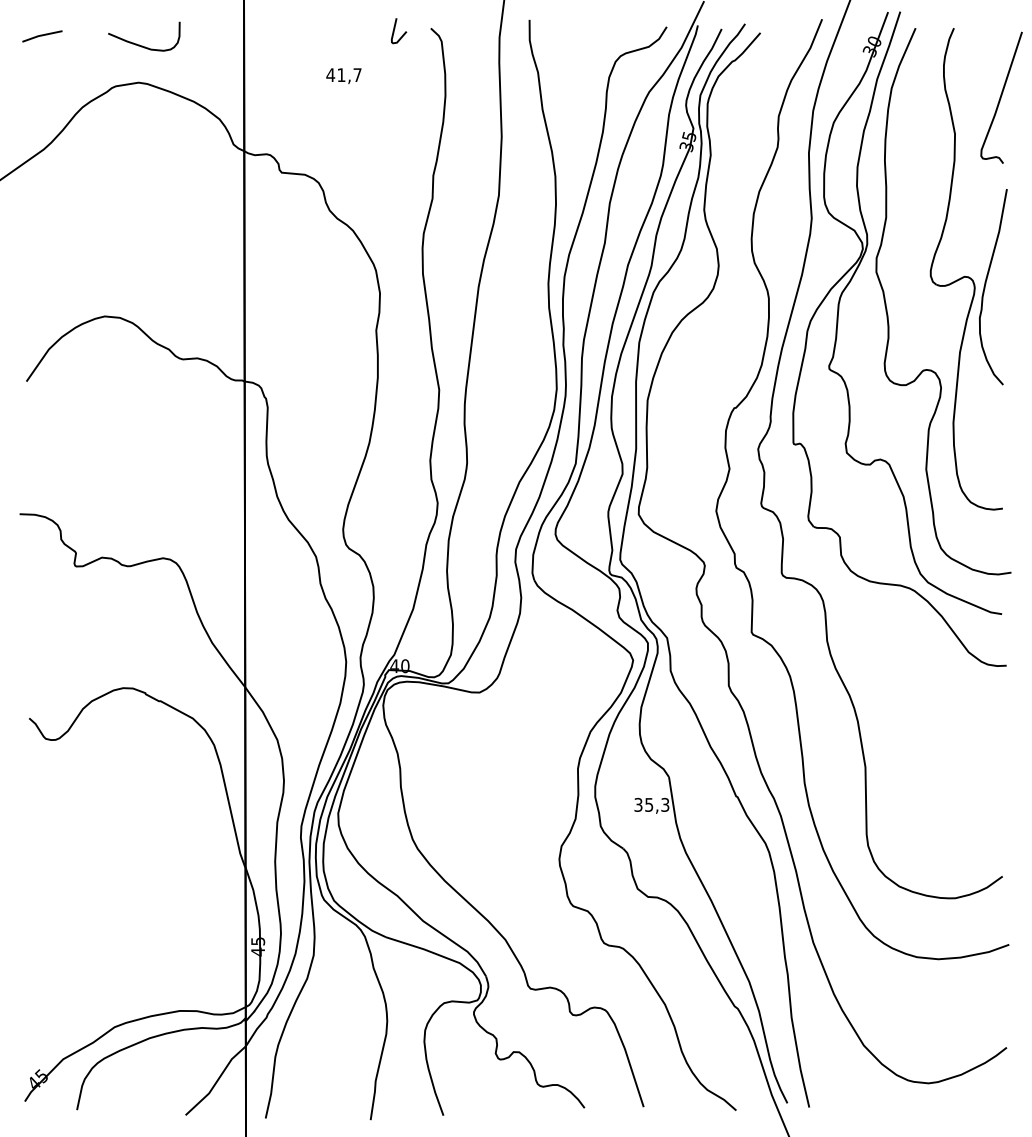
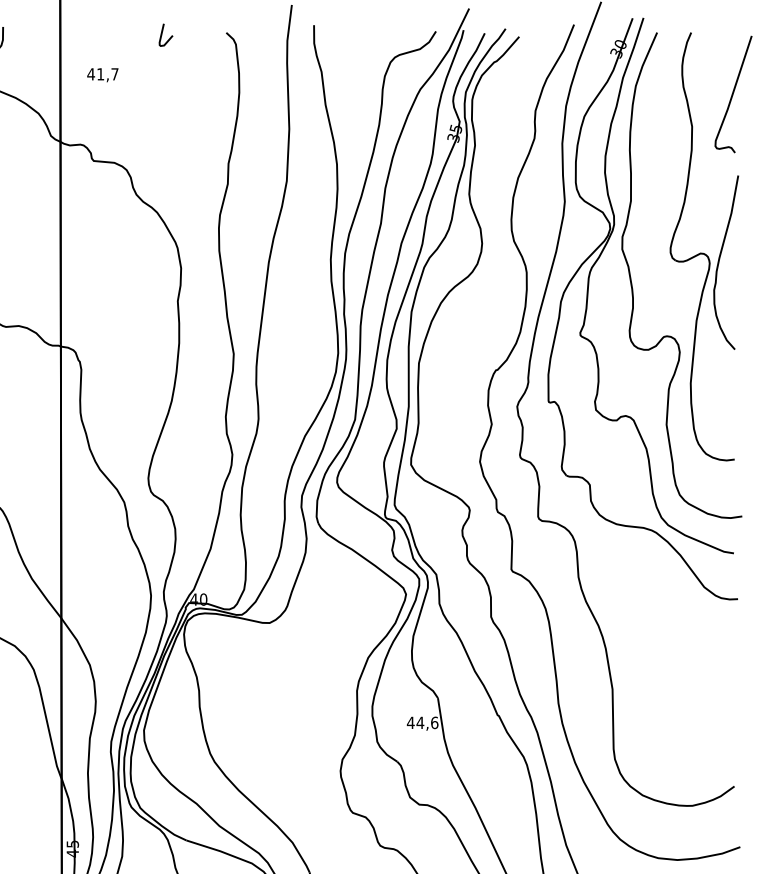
curve: (394, 31) -> (162, 35), moved
text: (343, 76) -> (102, 75), moved
text: (651, 804) -> (422, 722), 35,3 -> 44,6

